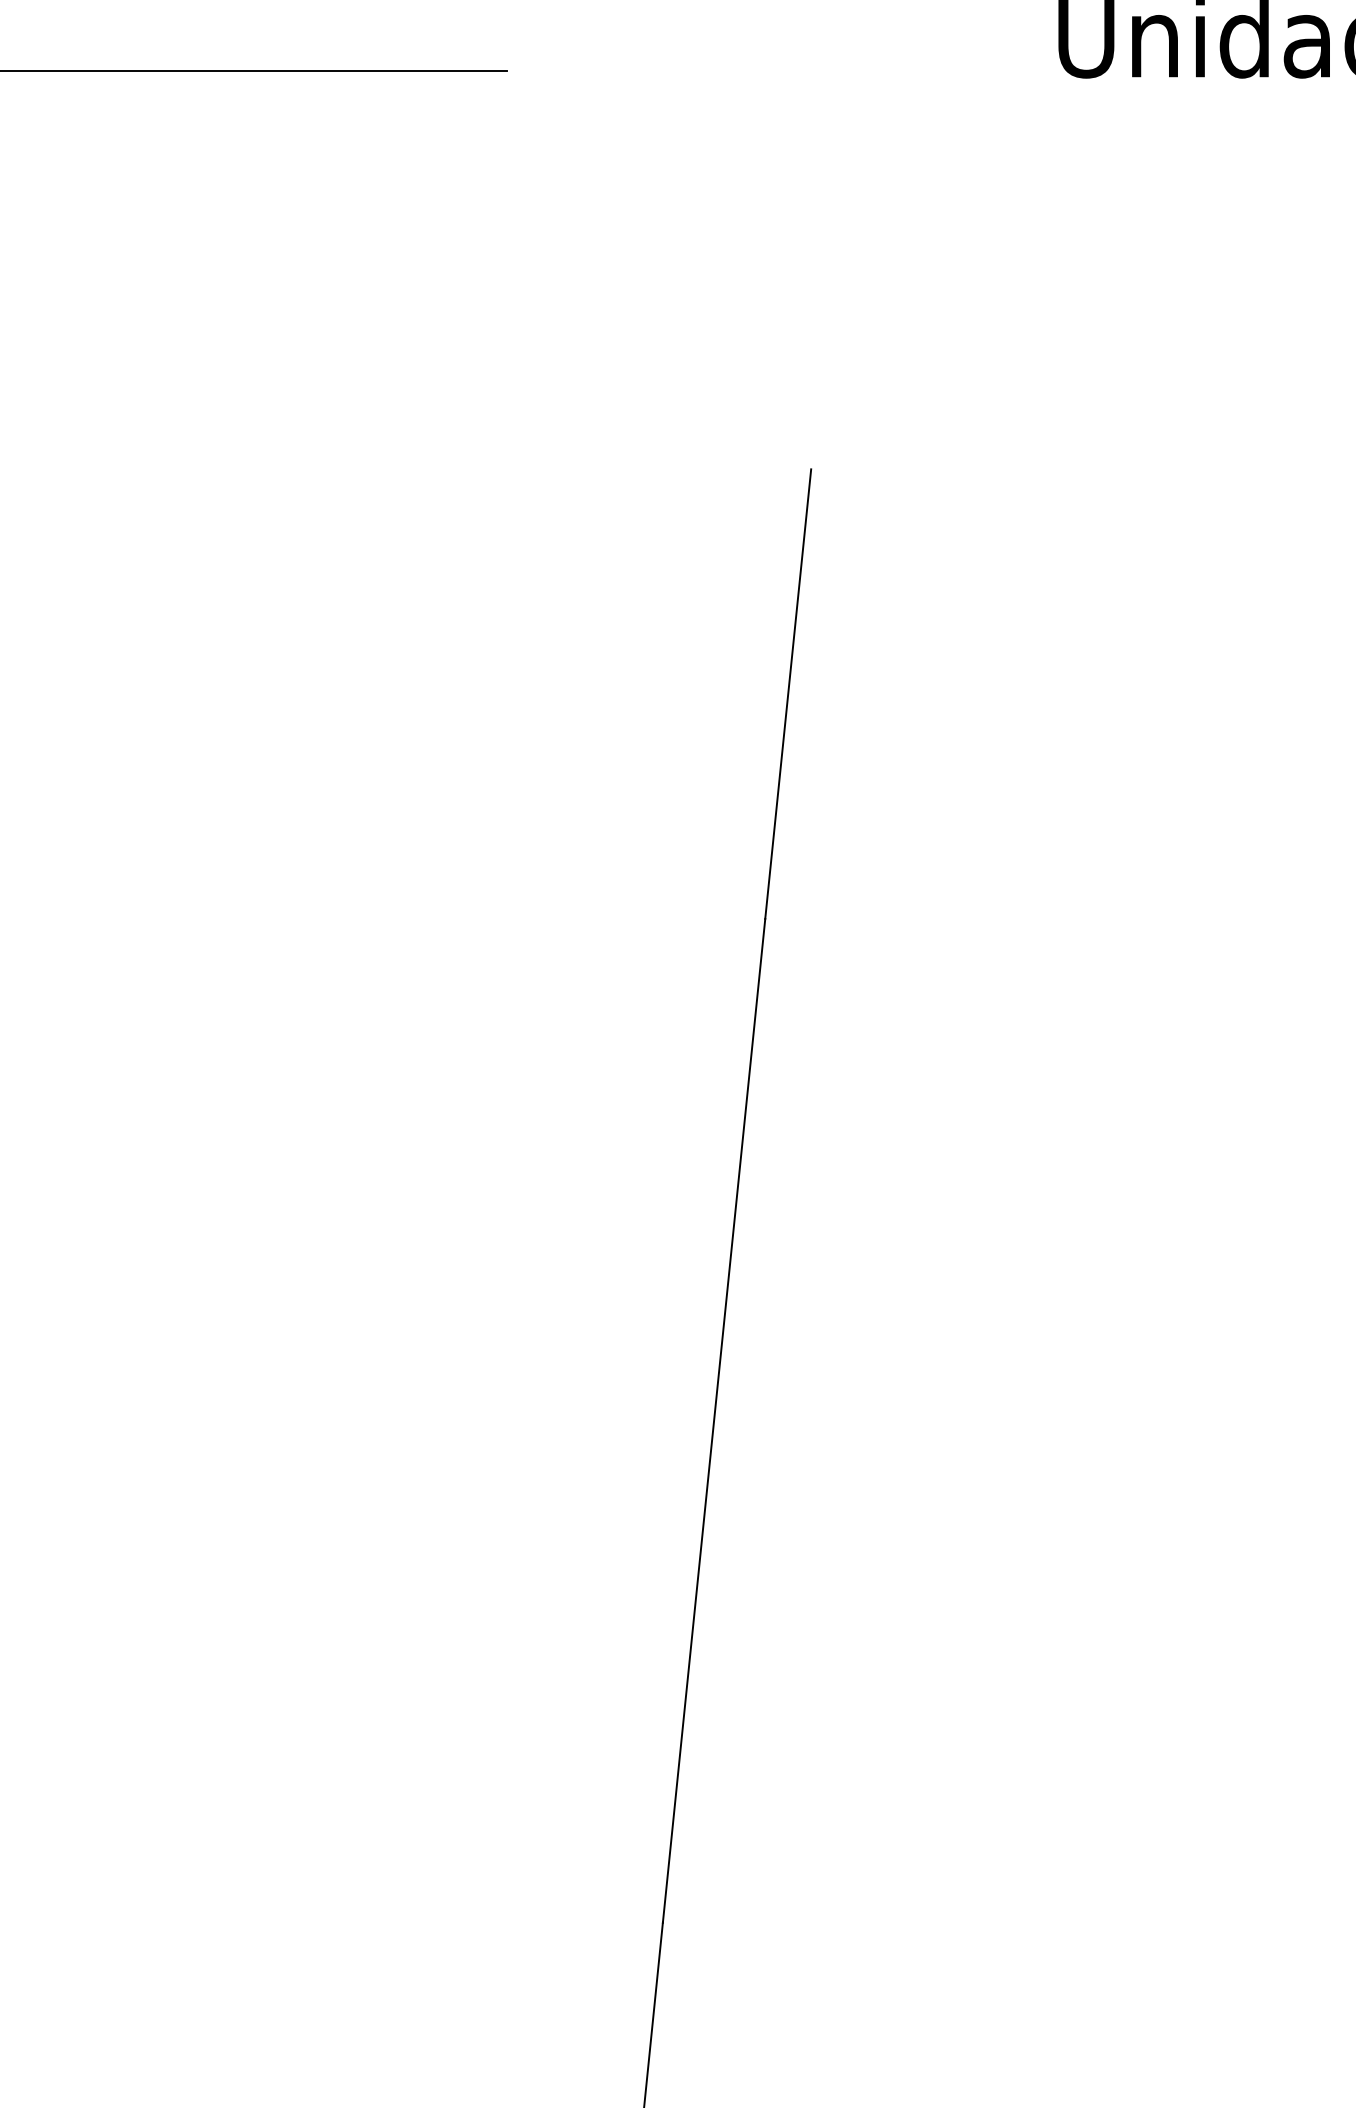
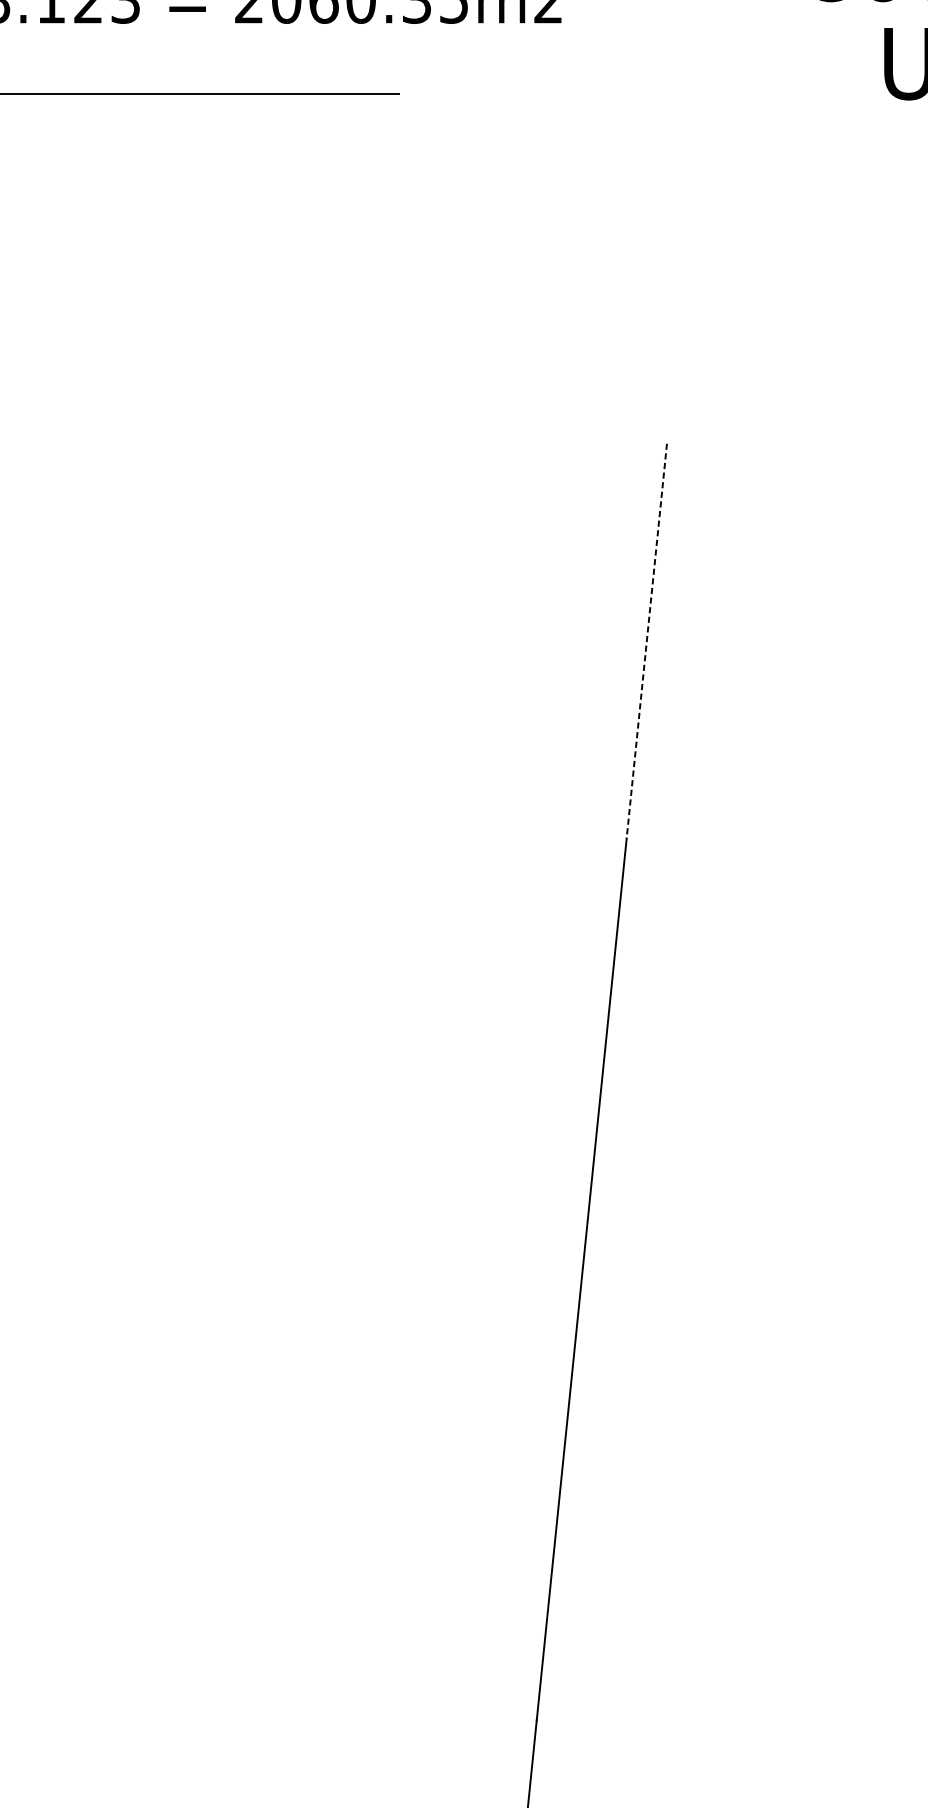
line: (788, 694) -> (647, 641), solid -> dashed

